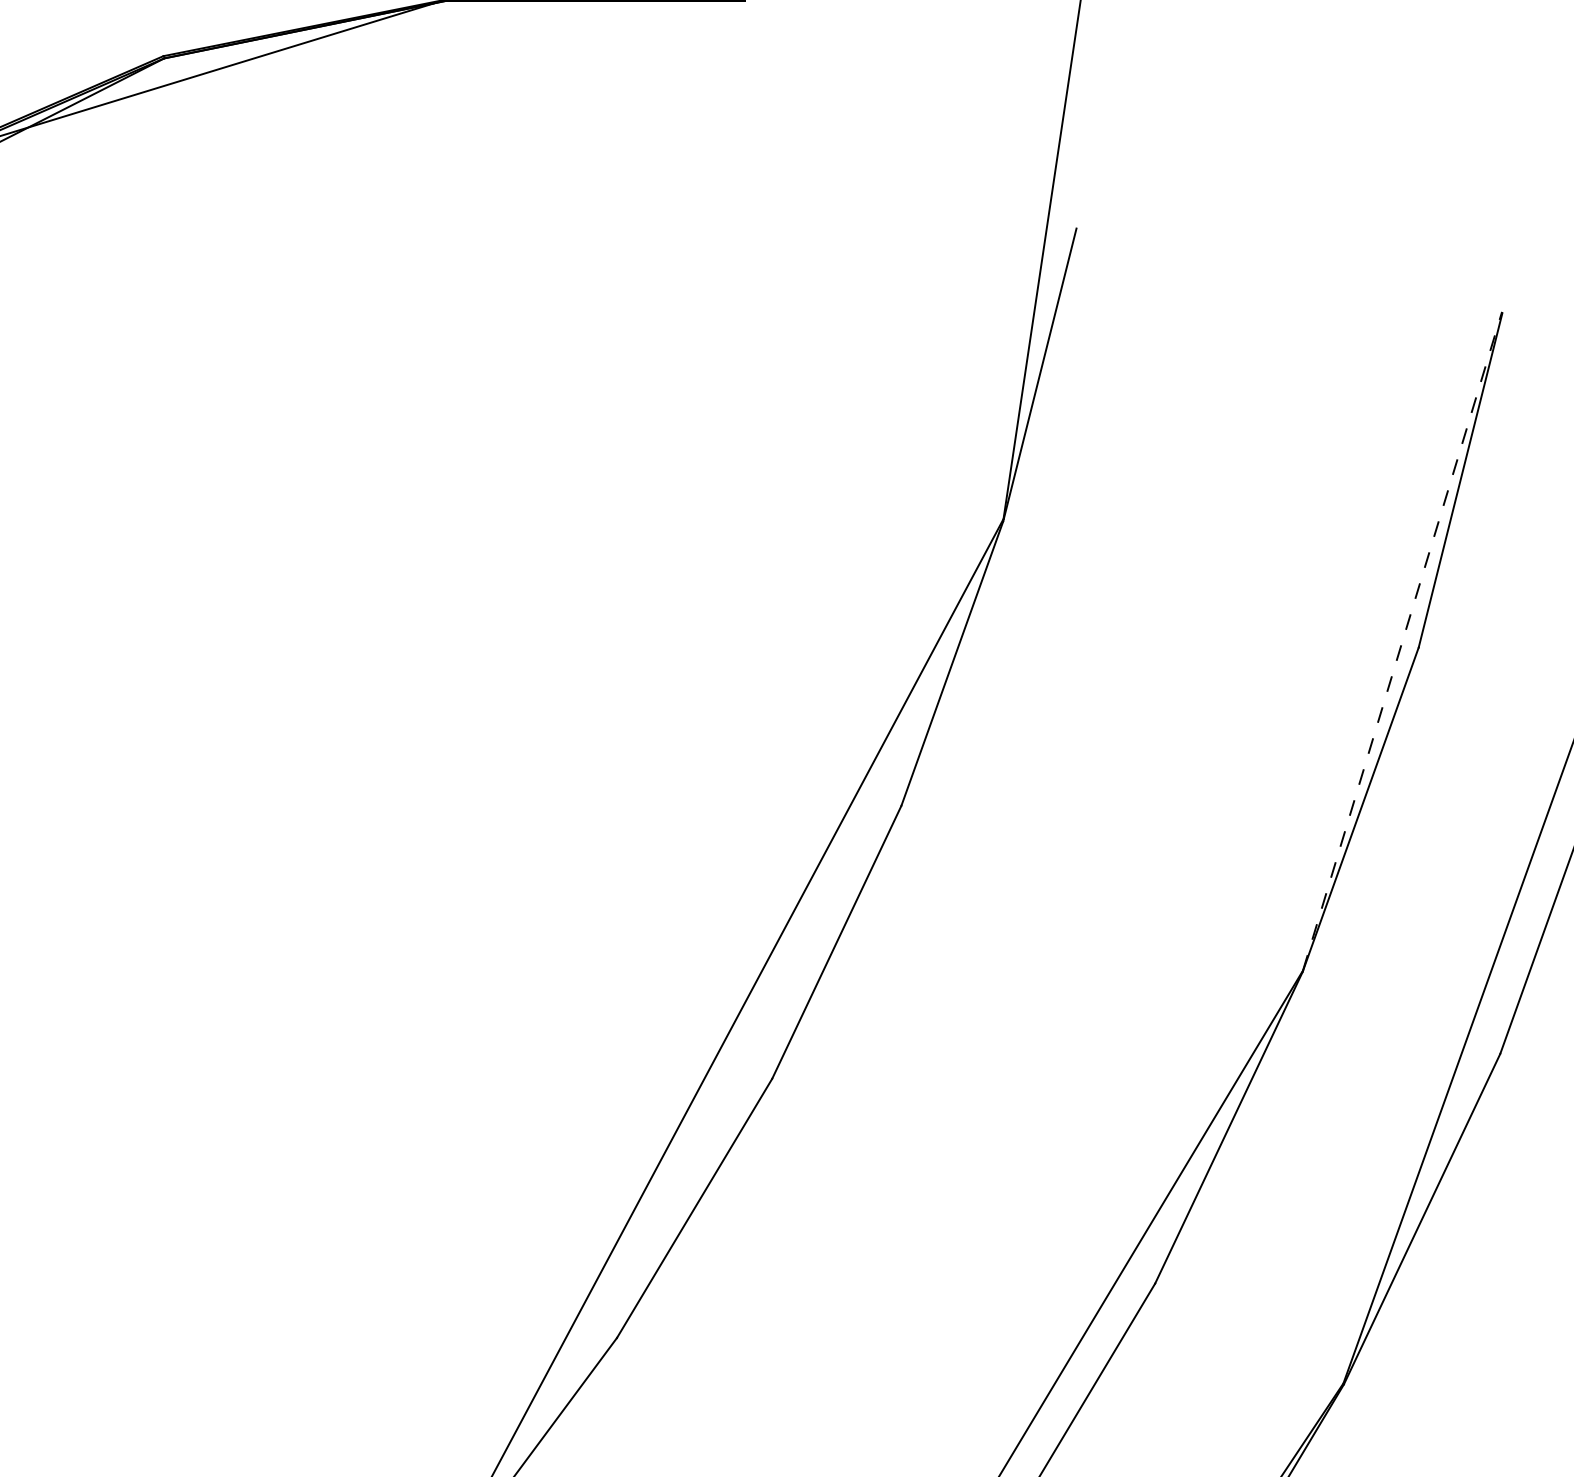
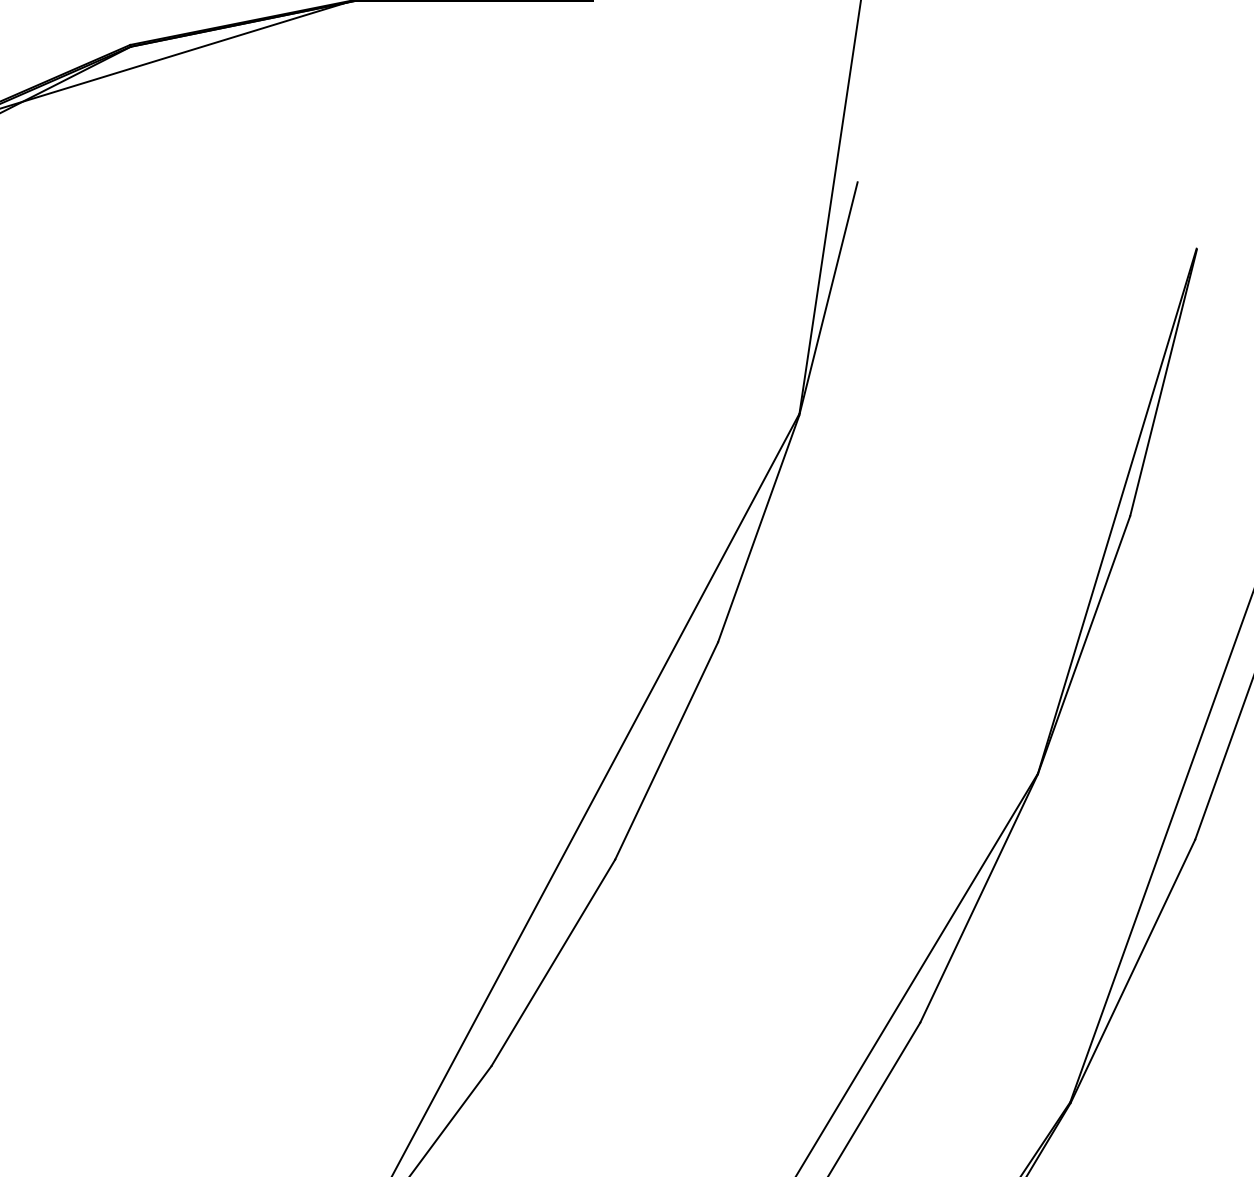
line: (1402, 640) -> (1117, 510), dashed -> solid

